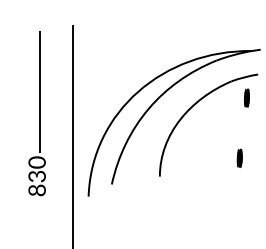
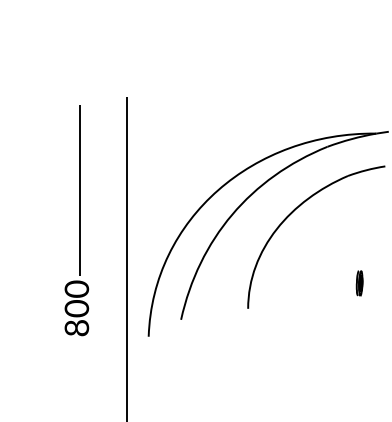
part: (246, 98) -> (369, 199), removed
text: (36, 176) -> (76, 308), 830 -> 800

